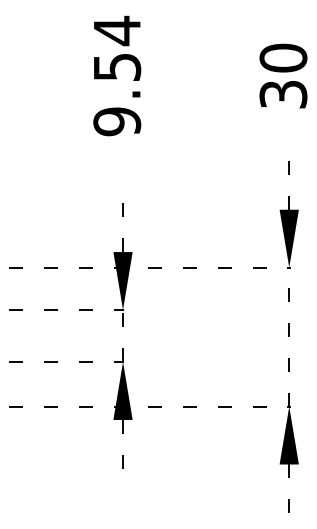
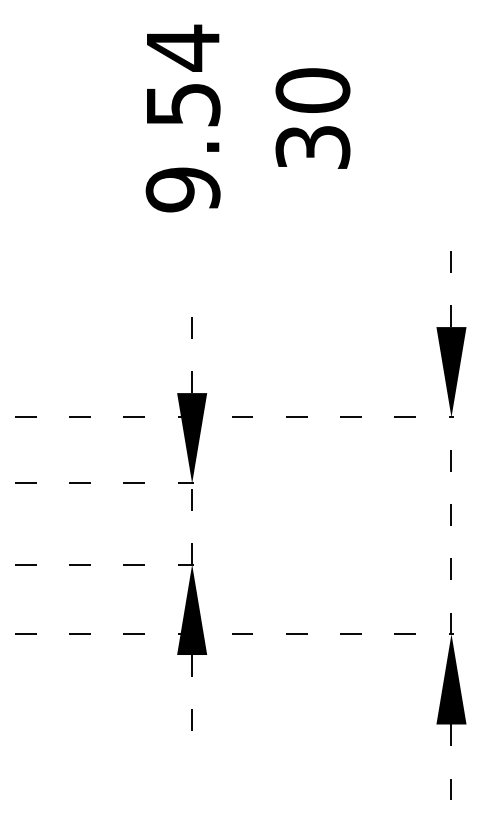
text: (283, 75) -> (313, 117), moved

